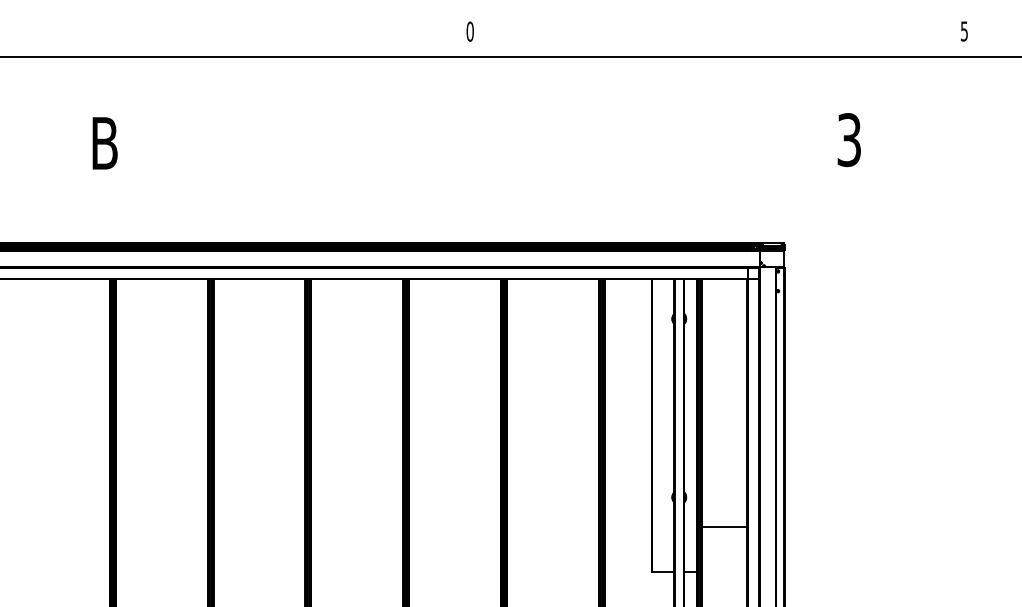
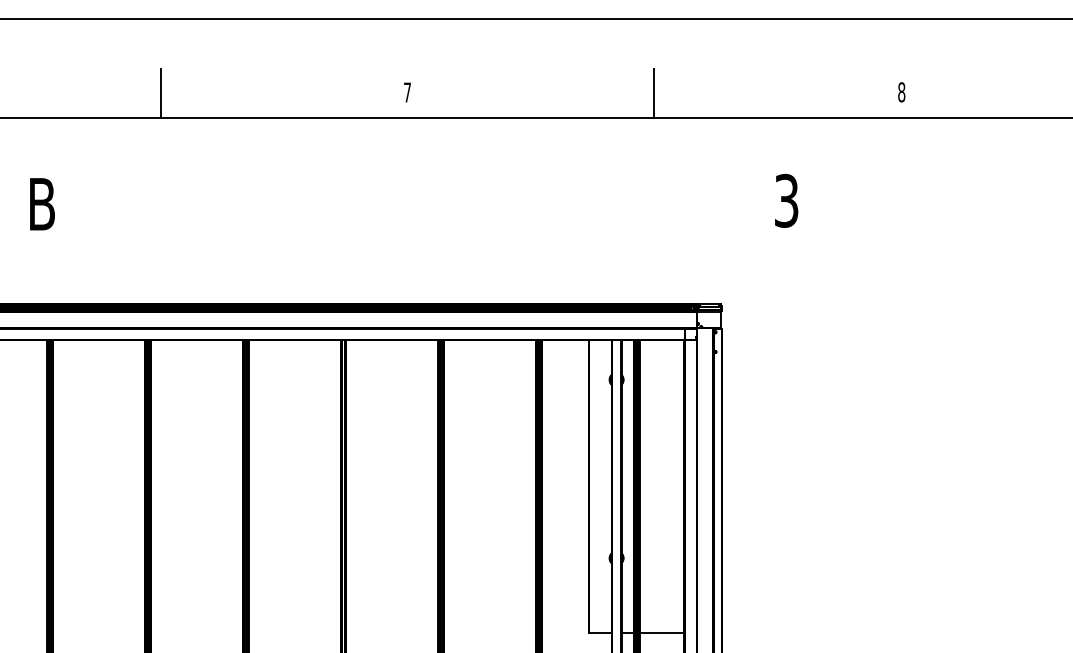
text: (470, 31) -> (407, 92), 0 -> 7
text: (964, 31) -> (901, 92), 5 -> 8
line: (223, 32) -> (160, 93), added
line: (717, 32) -> (654, 93), added
line: (724, 527) -> (661, 633), moved

